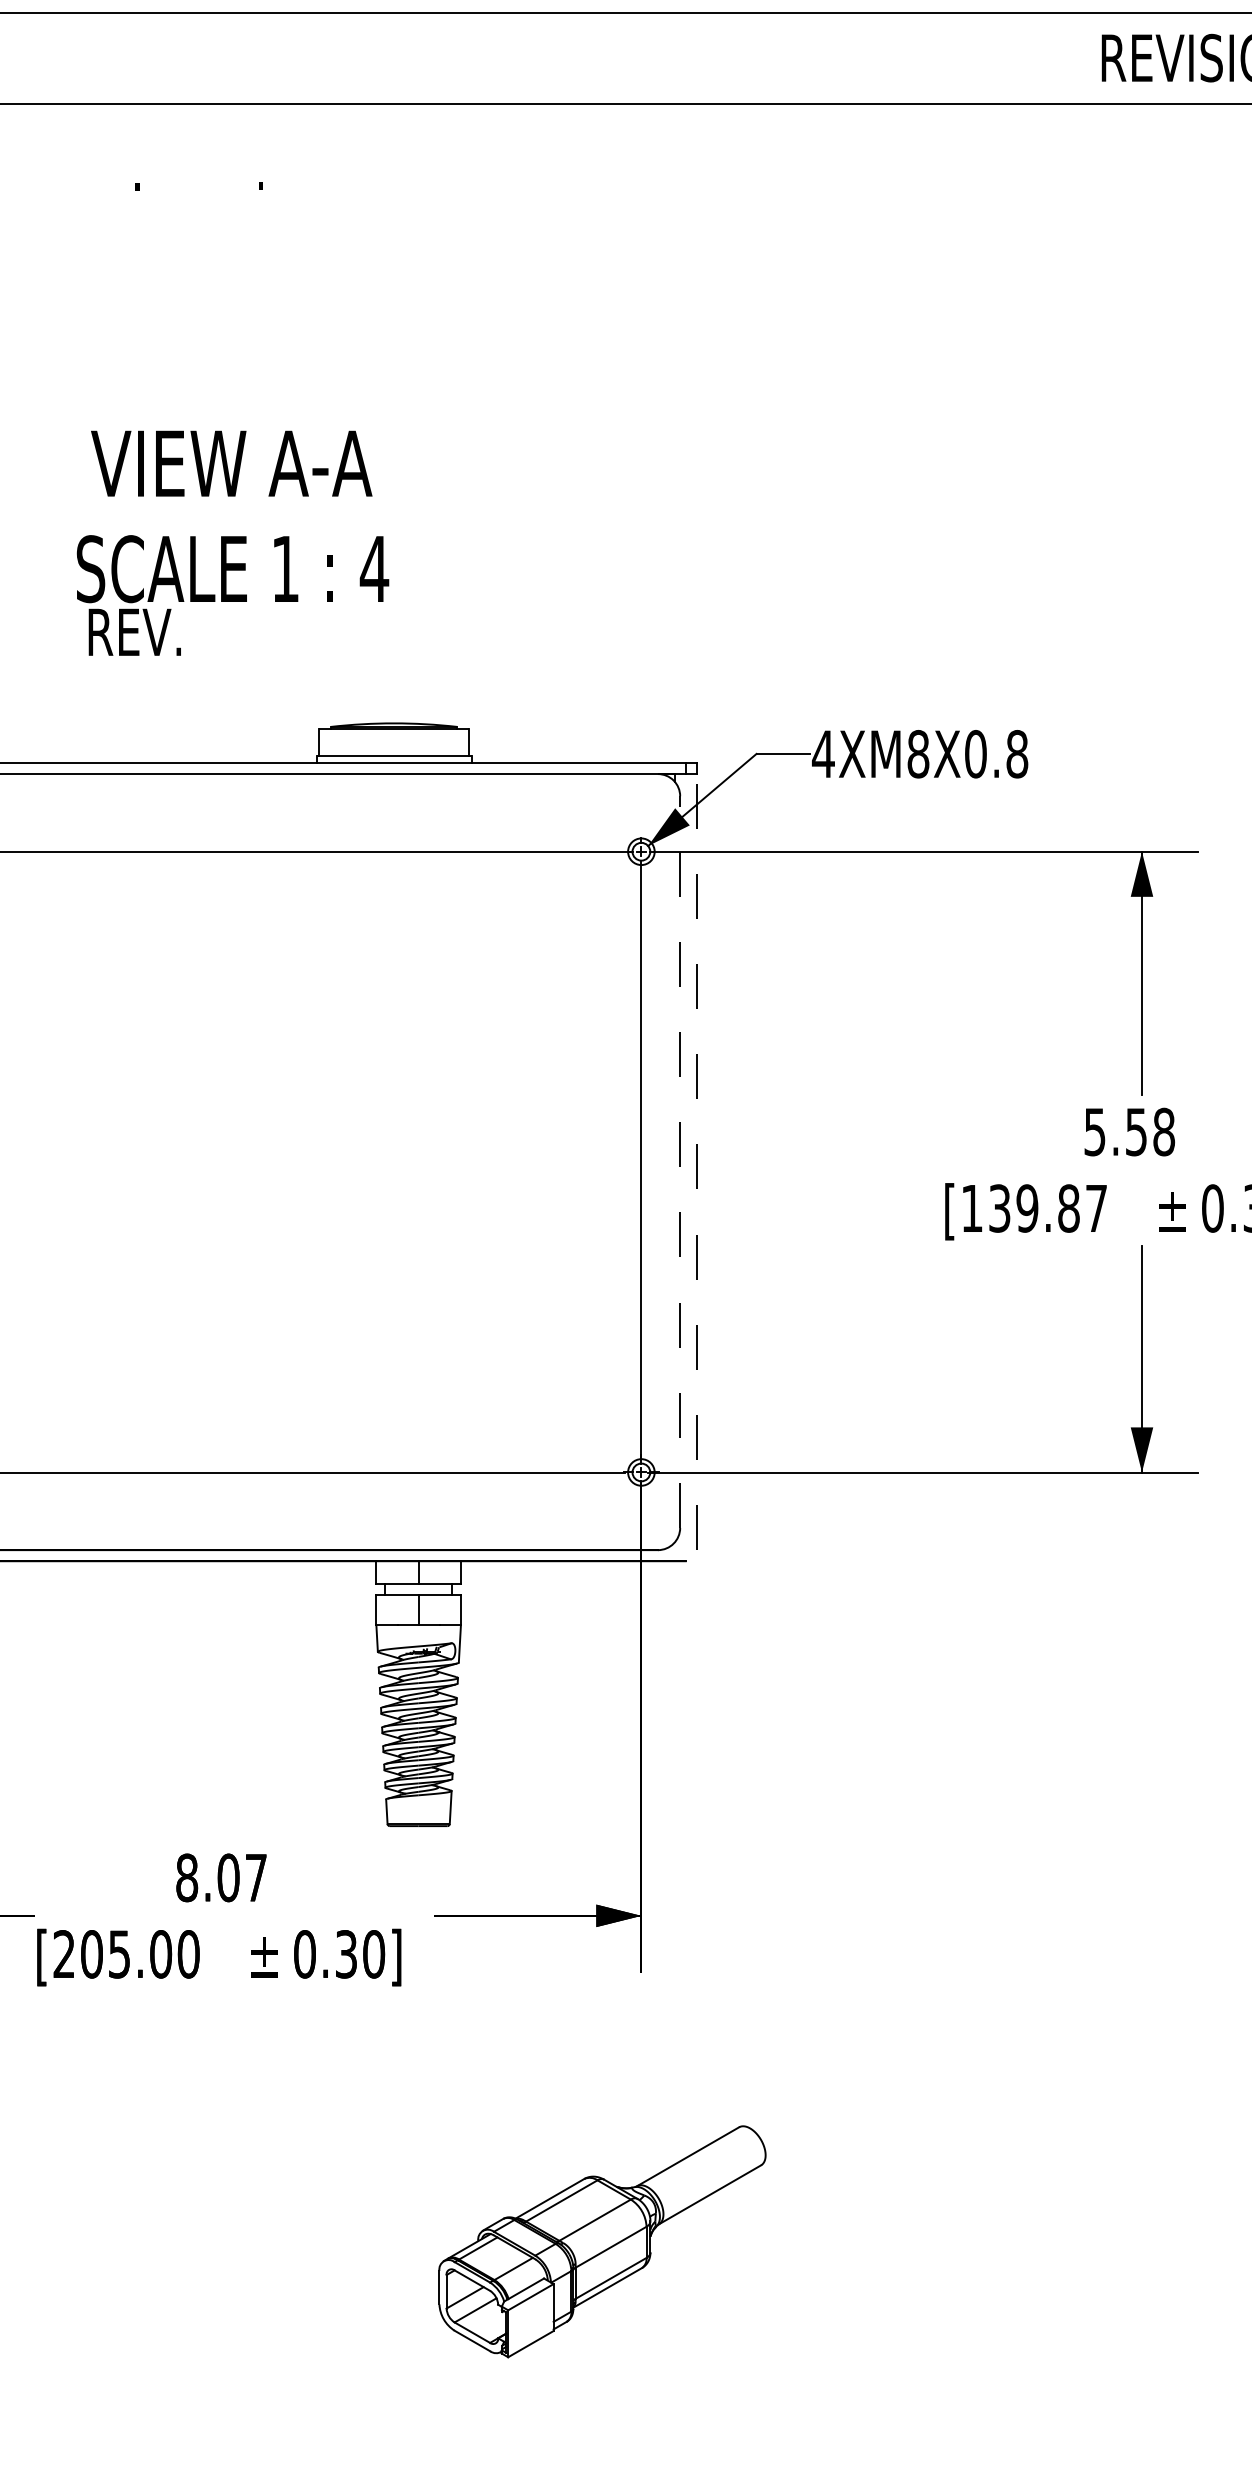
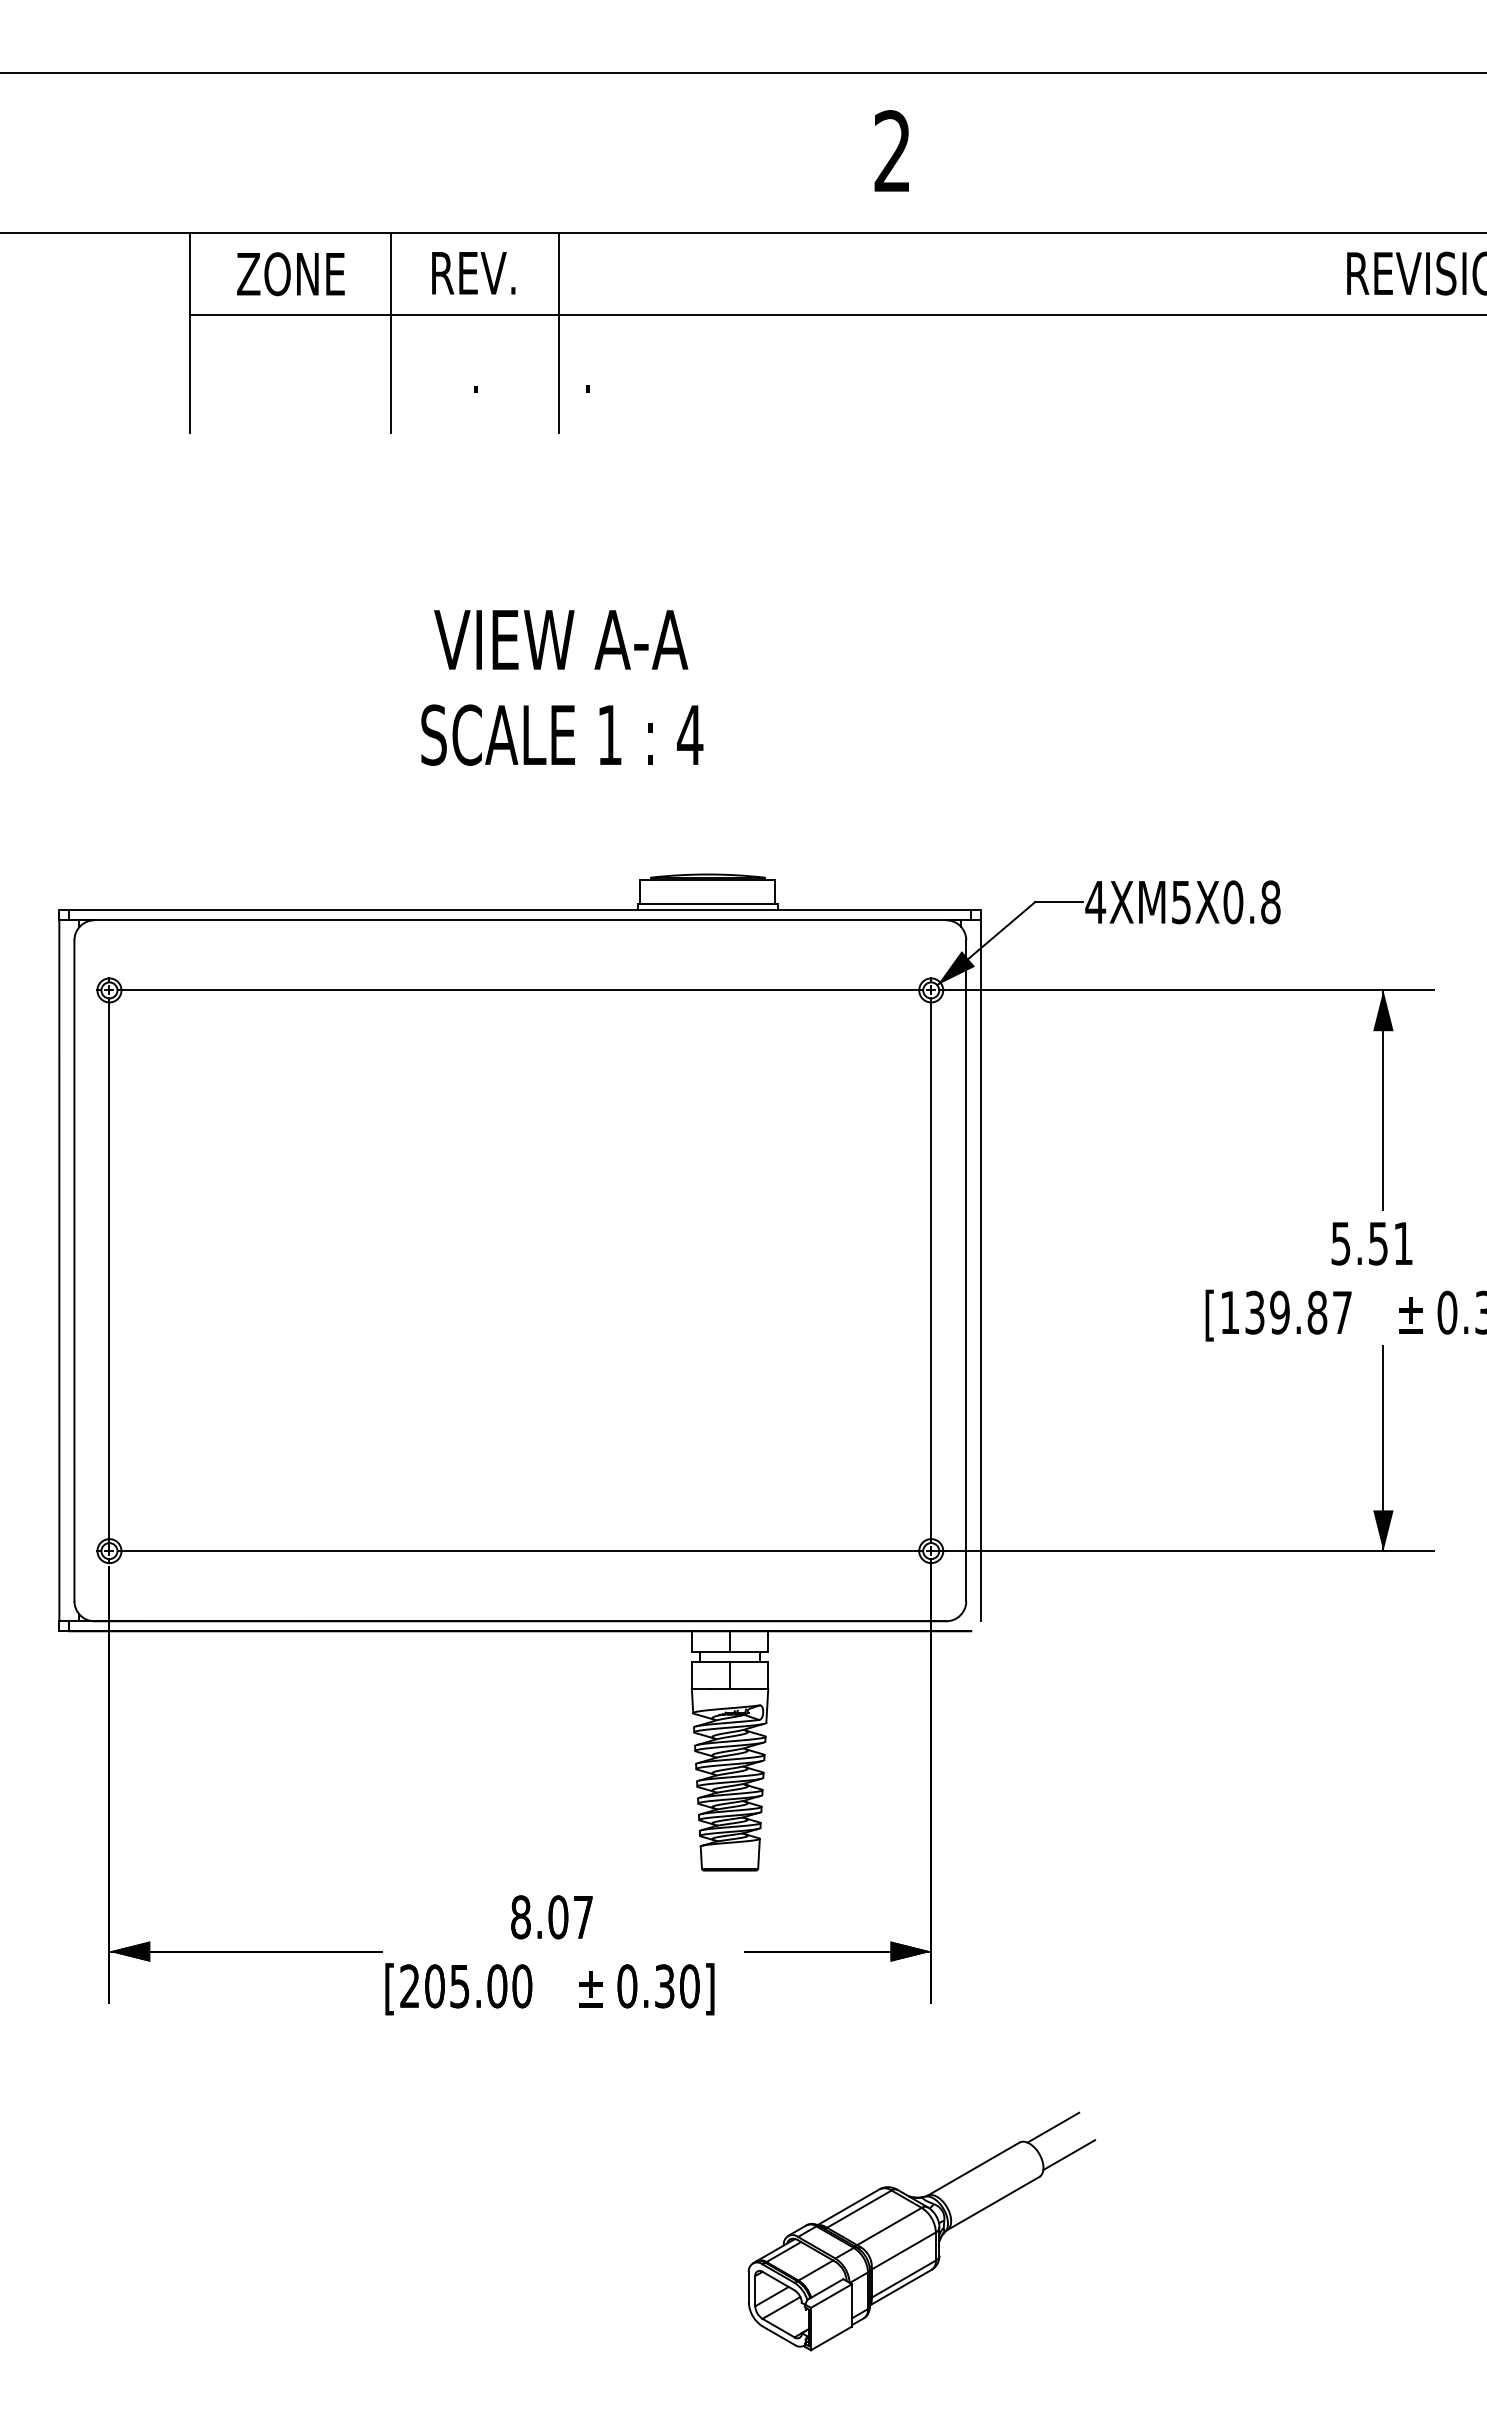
line: (42, 124) -> (390, 333), added
line: (229, 124) -> (559, 333), added
text: (134, 632) -> (473, 273), moved
text: (918, 754) -> (1181, 902), 4XM8X0.8 -> 4XM5X0.8
text: (1164, 1131) -> (1403, 1243), 5.58 -> 5.51
line: (680, 1161) -> (966, 1270), dashed -> solid
line: (697, 1161) -> (981, 1270), dashed -> solid
line: (776, 2110) -> (1053, 2127), added
line: (794, 2141) -> (1069, 2155), added

